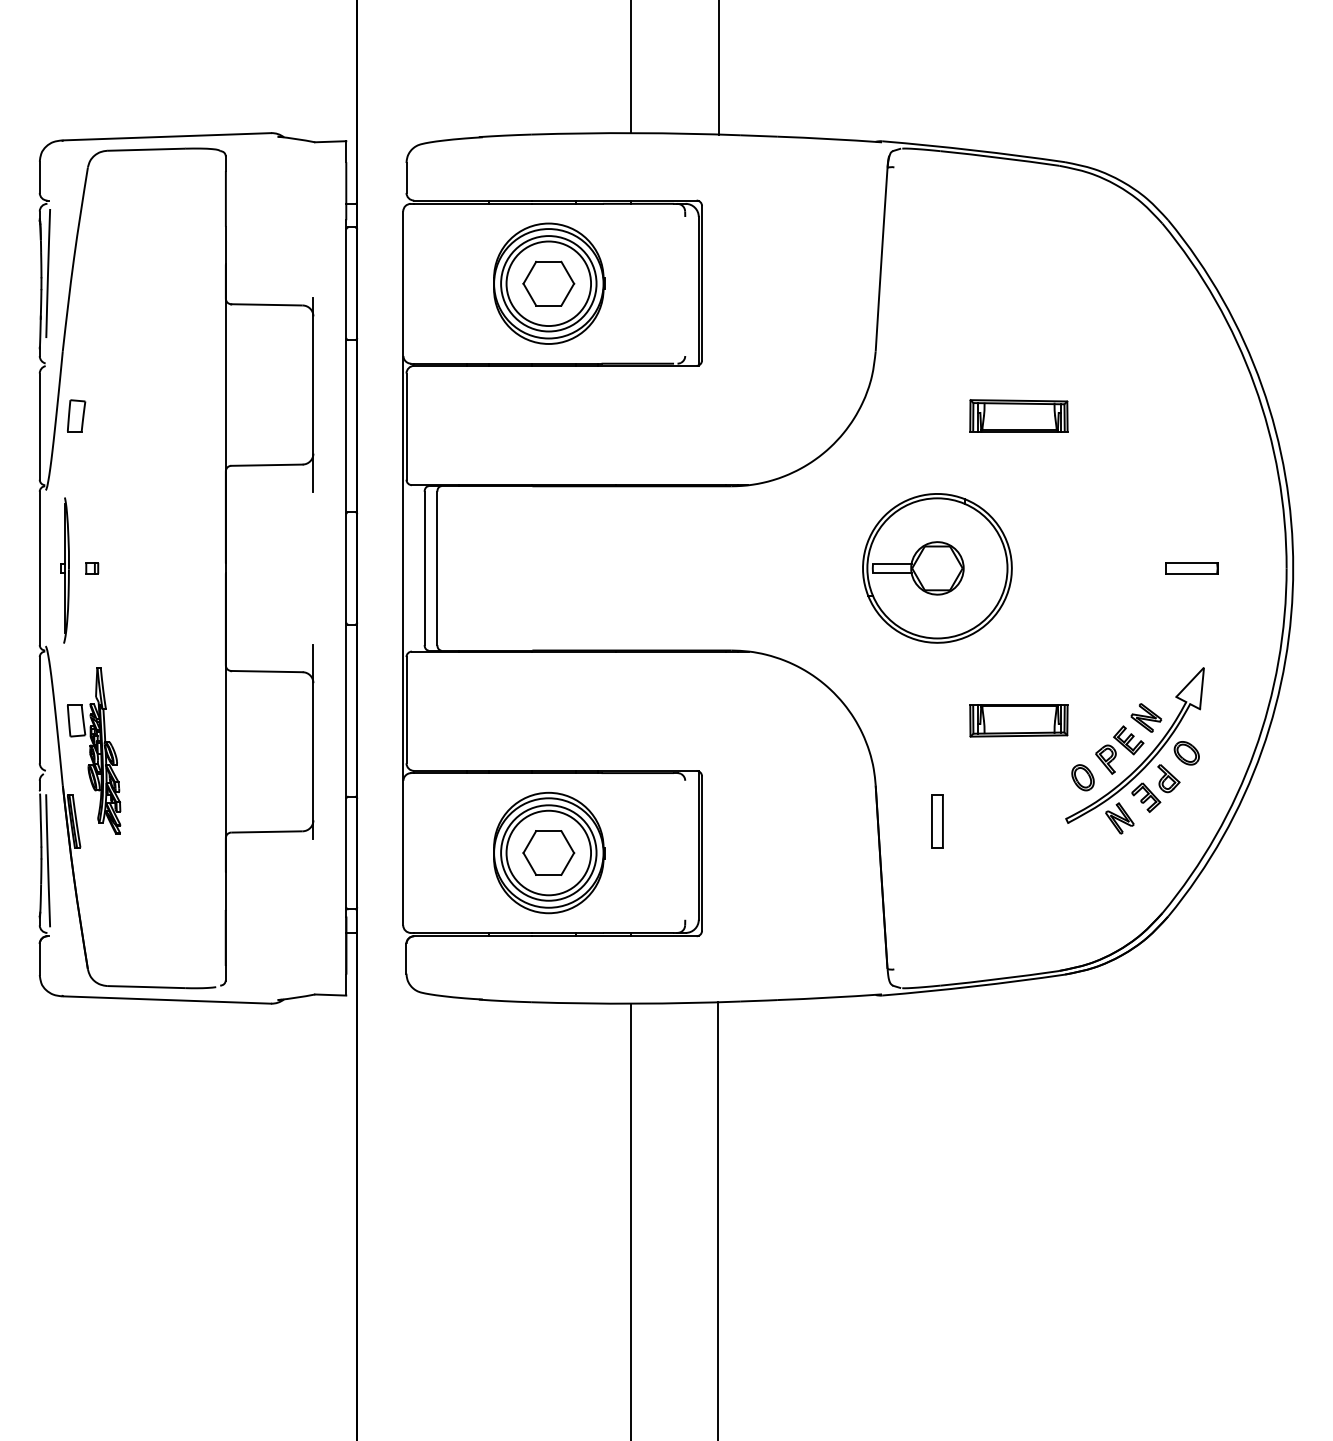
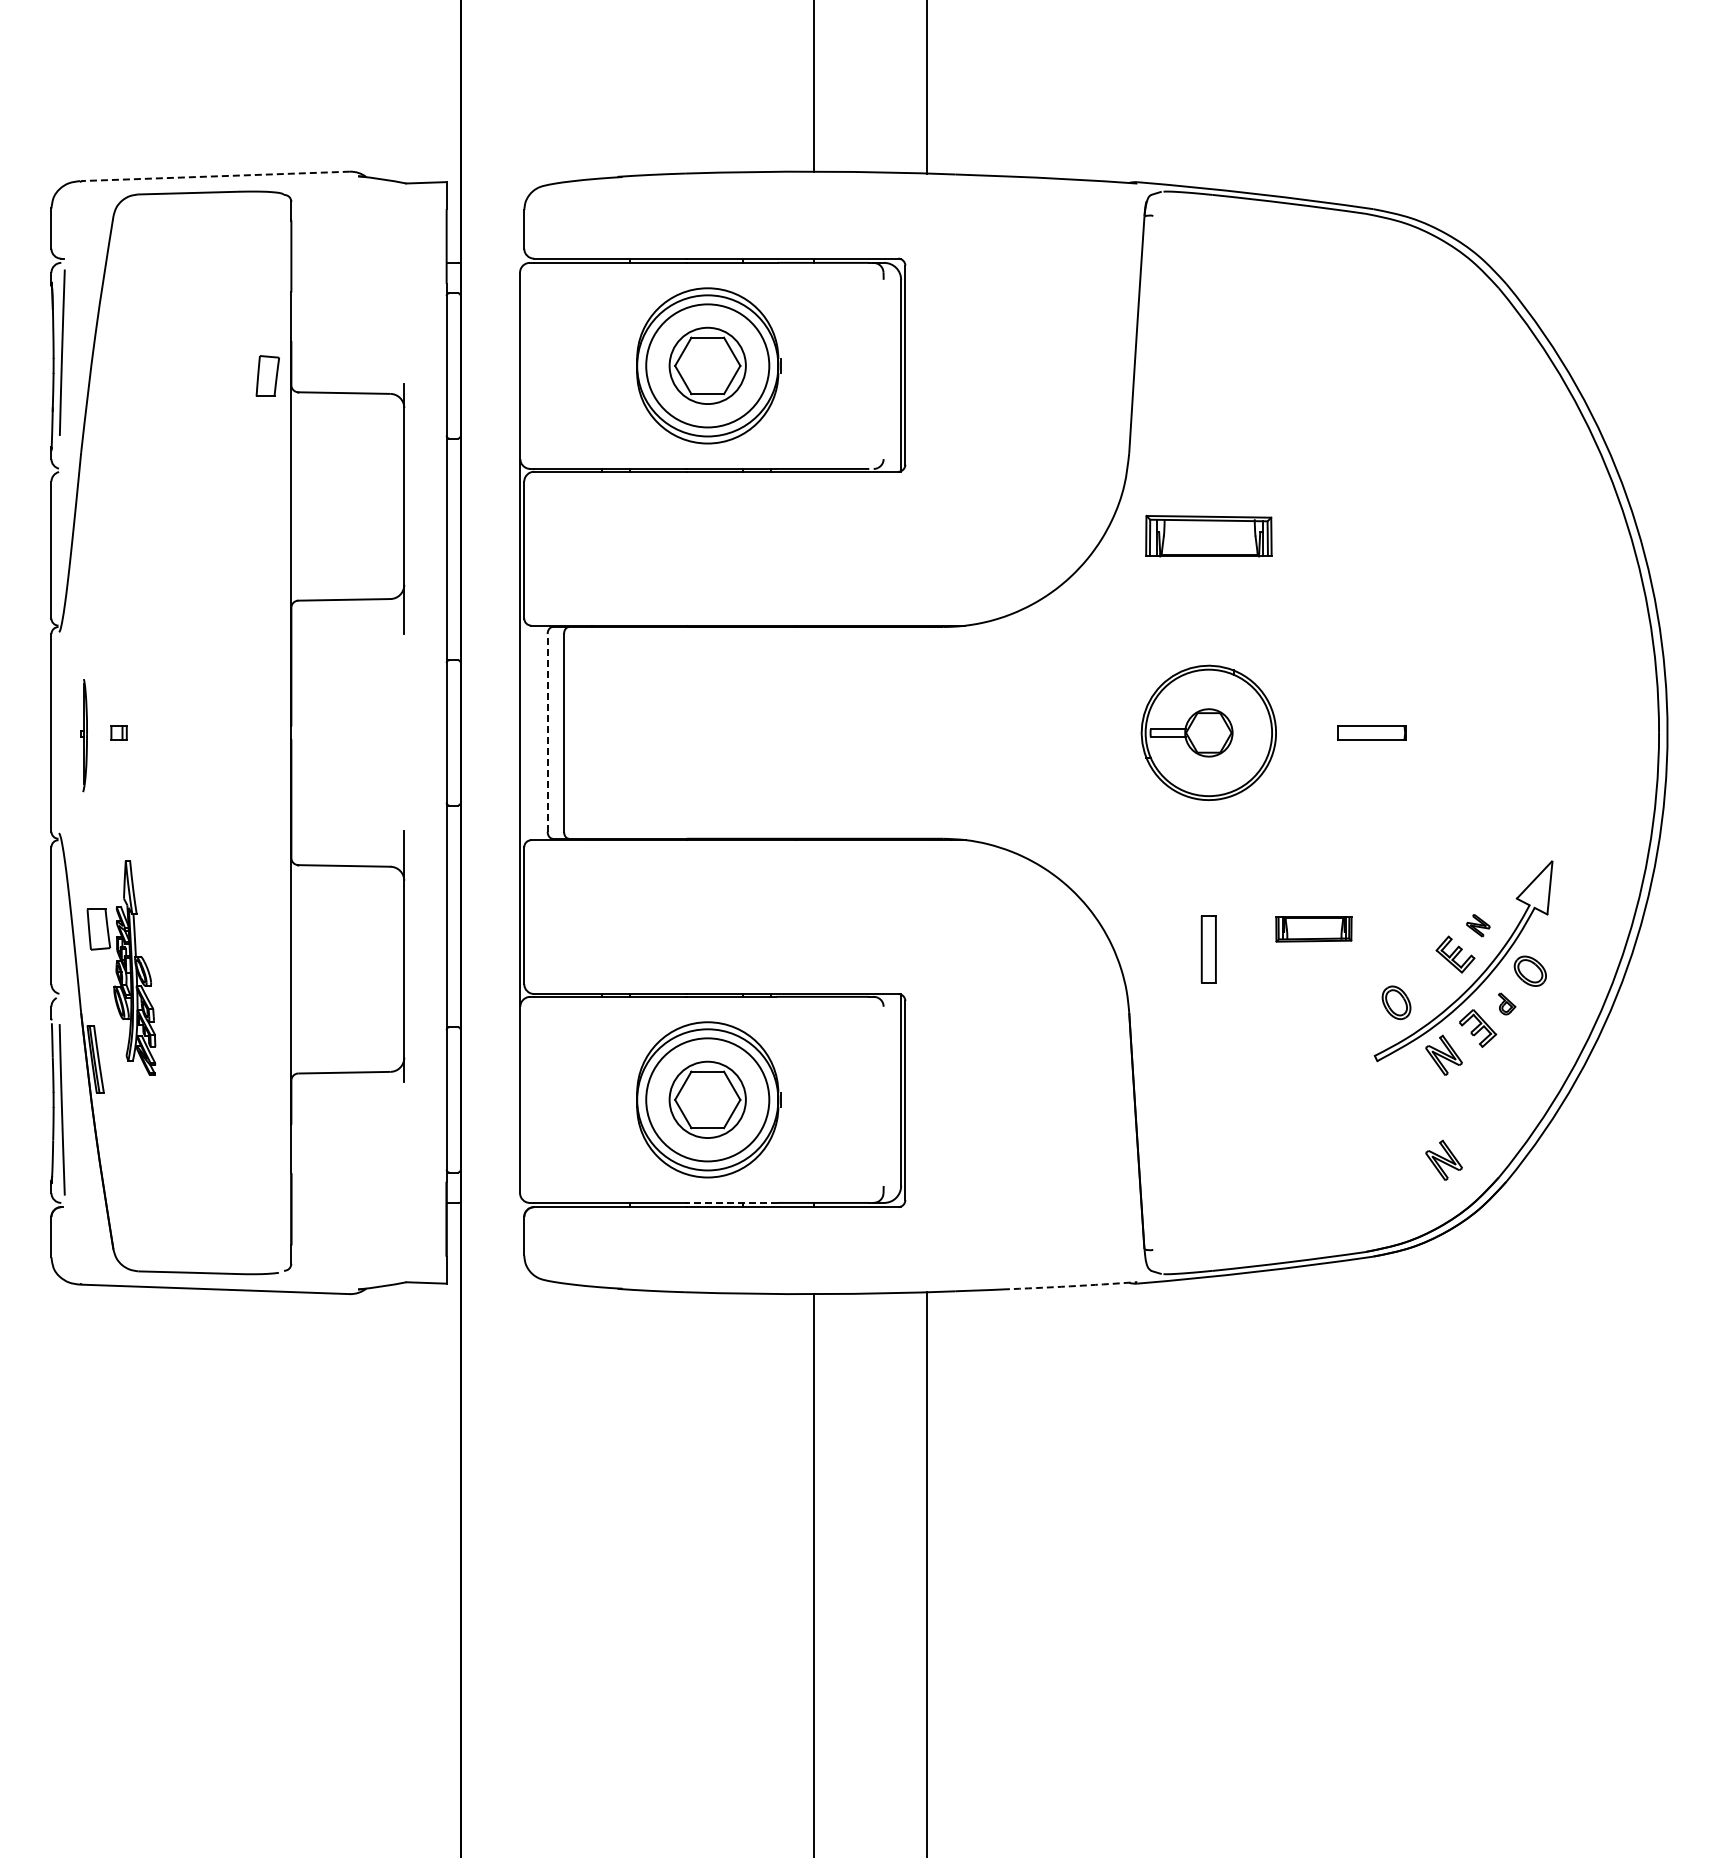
line: (166, 136) -> (214, 176), solid -> dashed
circle: (548, 283) -> (707, 365), size x0.7
part: (76, 415) -> (267, 375), moved
part: (1018, 415) -> (1208, 535), moved
line: (424, 568) -> (547, 732), solid -> dashed
part: (937, 568) -> (1208, 732), size x0.7
part: (1191, 568) -> (1371, 732), moved
part: (64, 570) -> (83, 735), size x0.6
part: (1146, 717) -> (1478, 925), size x0.6
part: (1018, 720) -> (1313, 929), size x0.6
part: (1105, 759) -> (1425, 979), removed
part: (1168, 778) -> (1506, 1003), size x0.6
part: (937, 821) -> (1208, 949), moved
circle: (548, 852) -> (707, 1099), size x0.7
part: (1119, 899) -> (1443, 1159), added
line: (567, 932) -> (732, 1202), solid -> dashed
arc: (830, 997) -> (1070, 1286), solid -> dashed

